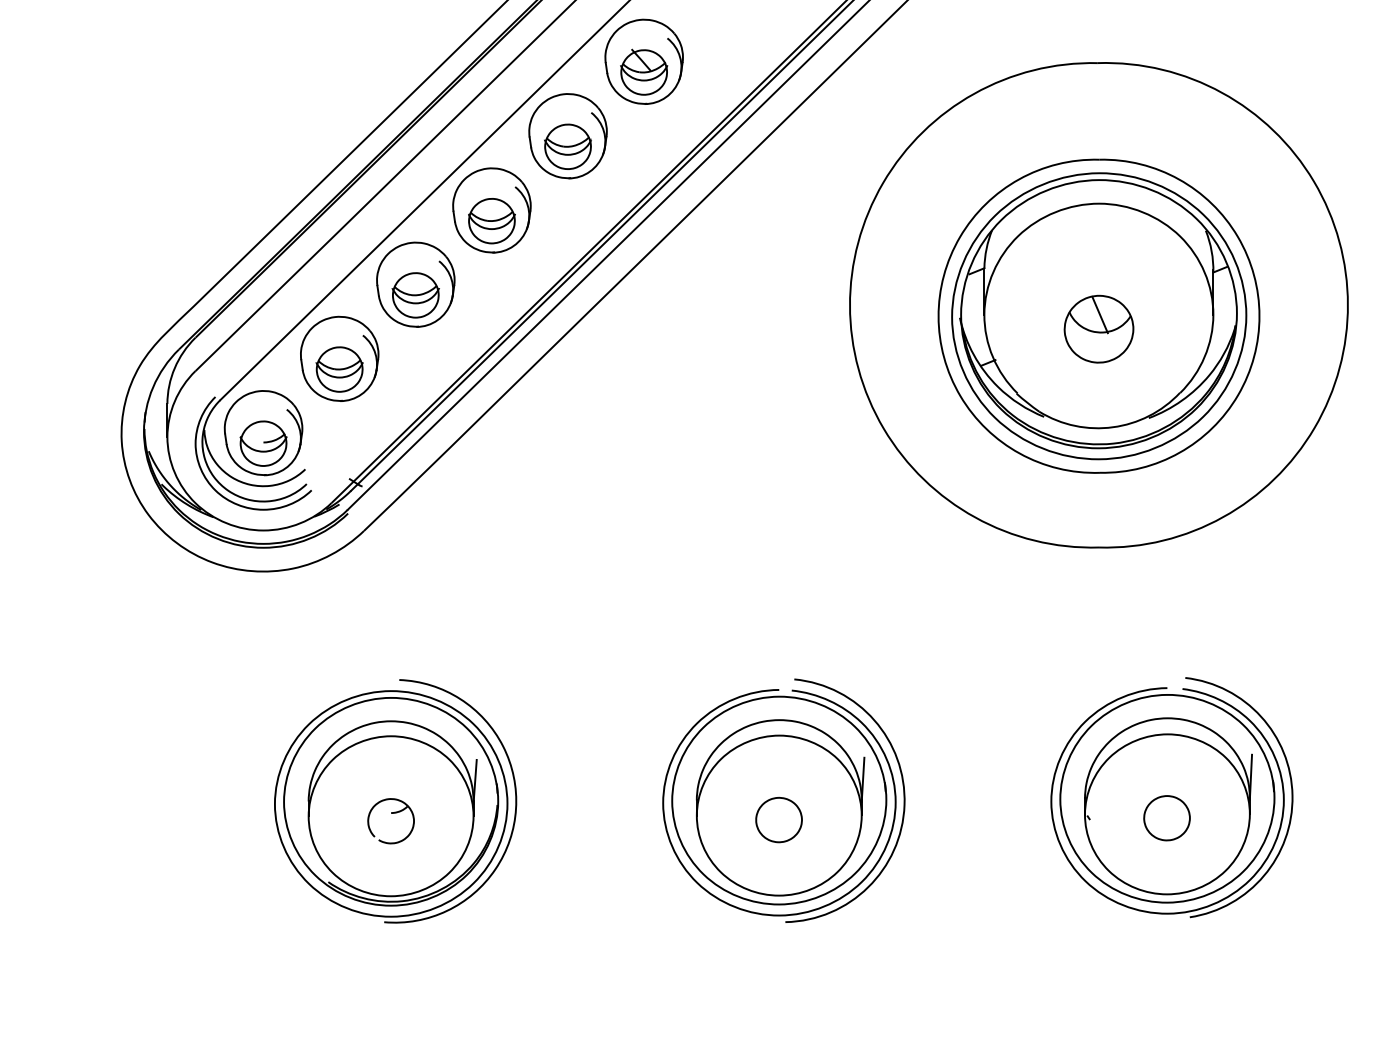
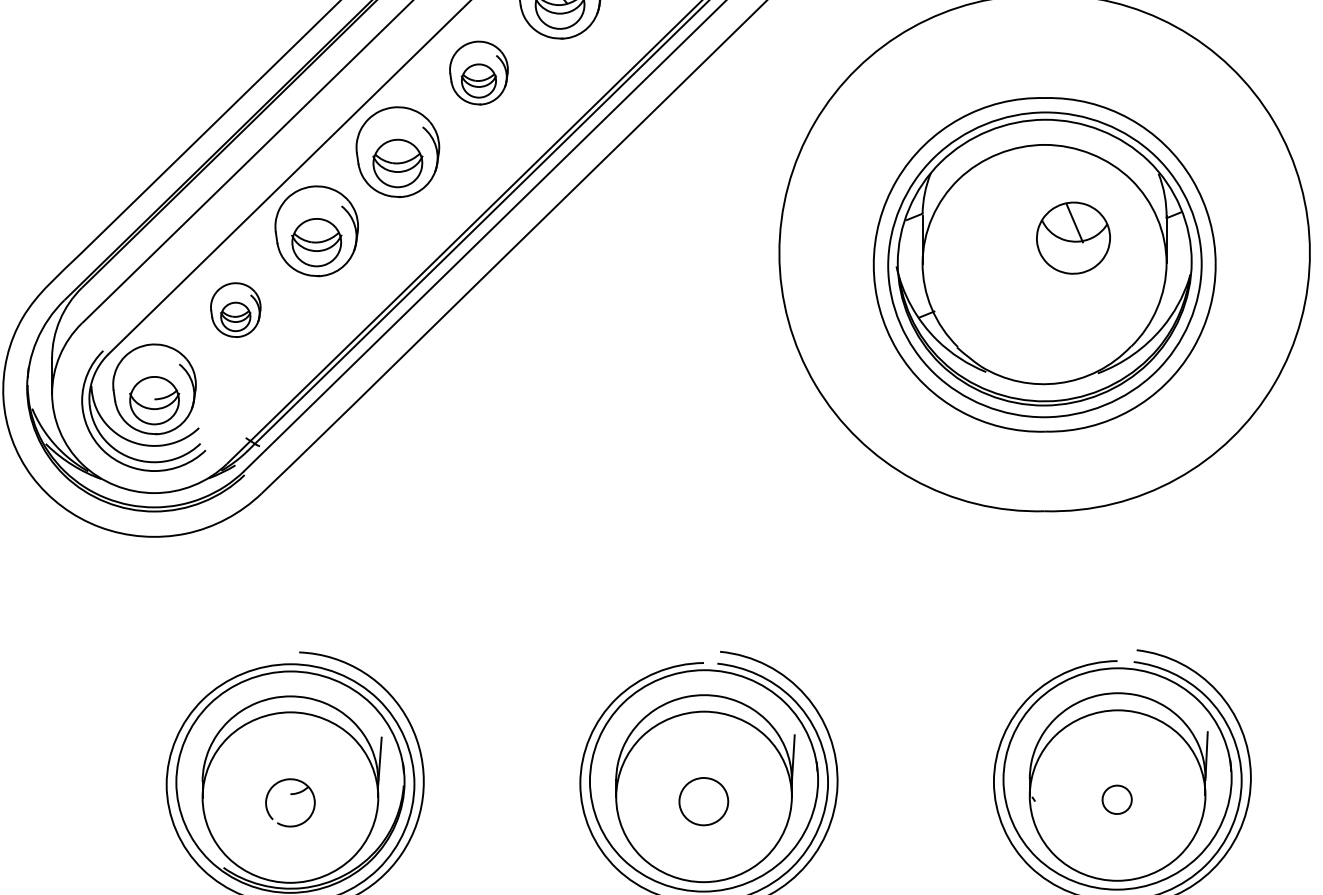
part: (567, 136) -> (478, 73), size x0.7
part: (1098, 328) -> (1072, 237), moved
part: (339, 358) -> (235, 309), size x0.6
part: (1166, 818) -> (1116, 799), size x0.6

